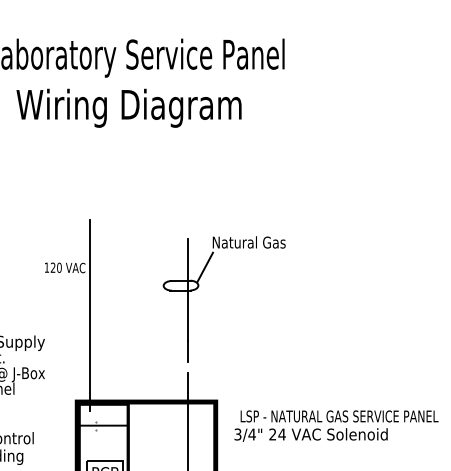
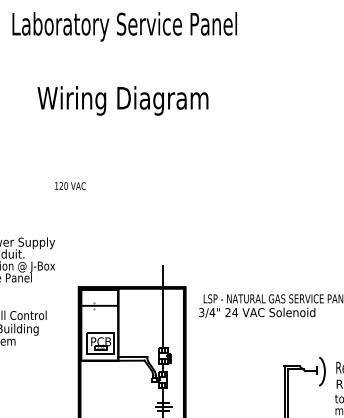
text: (128, 107) -> (122, 100), moved
part: (199, 286) -> (172, 200), removed
line: (90, 314) -> (89, 221), removed

